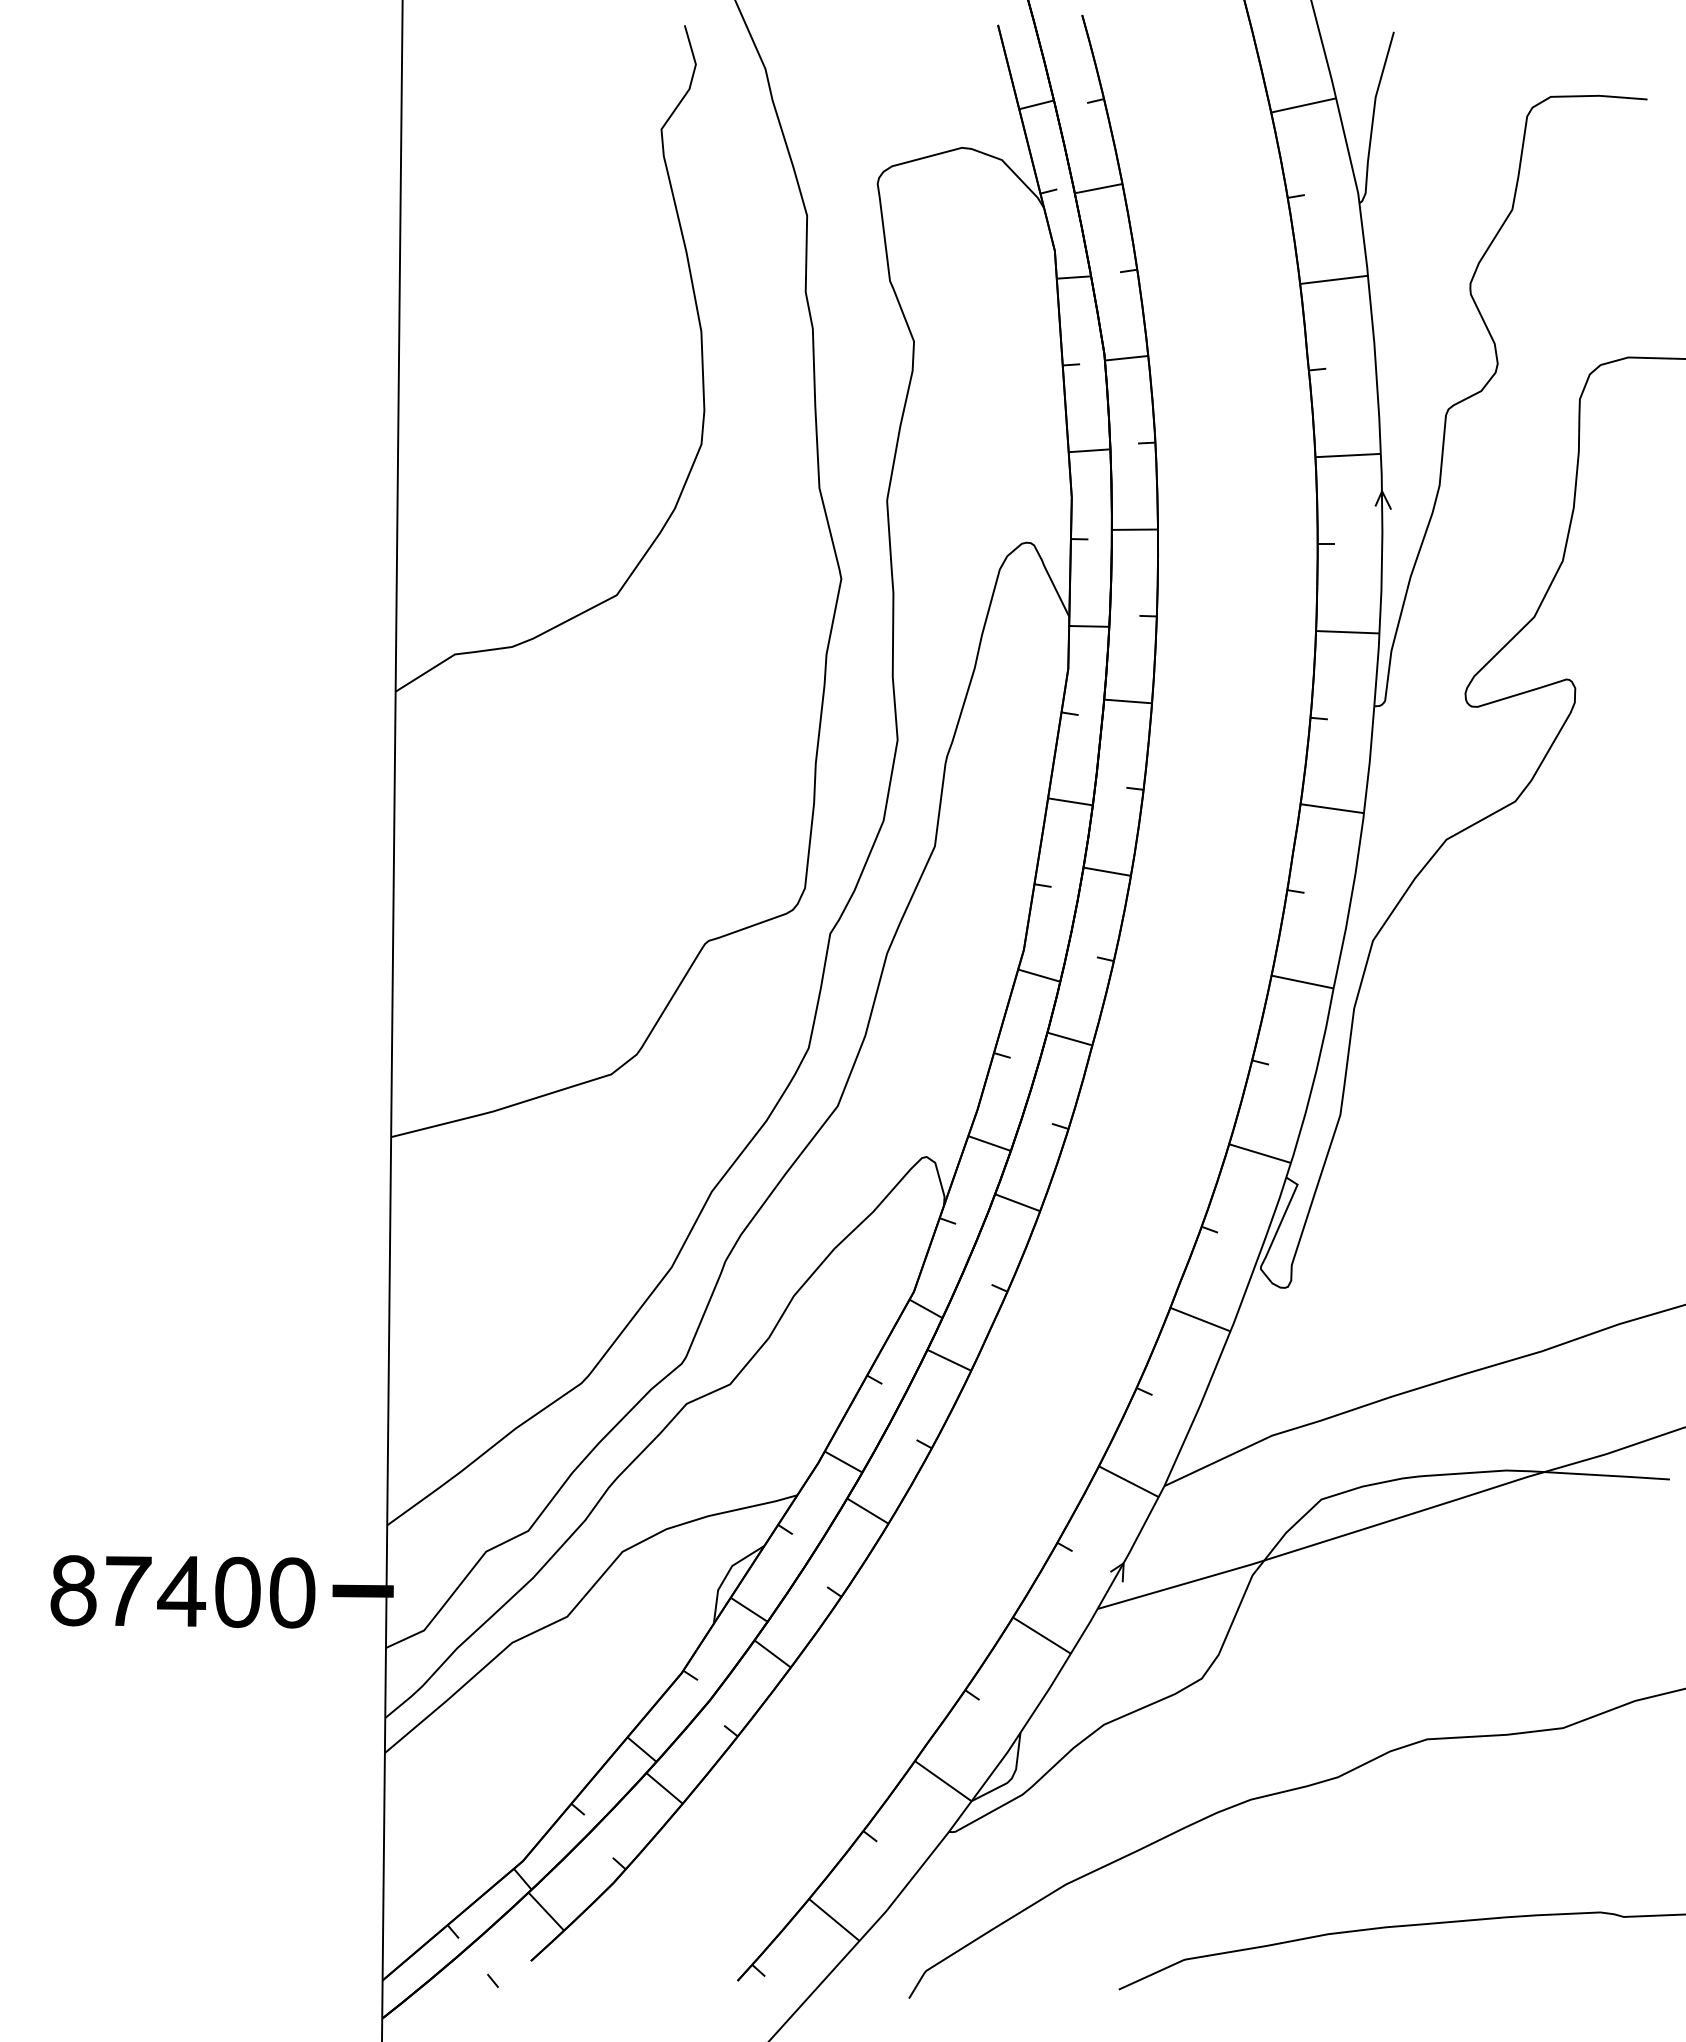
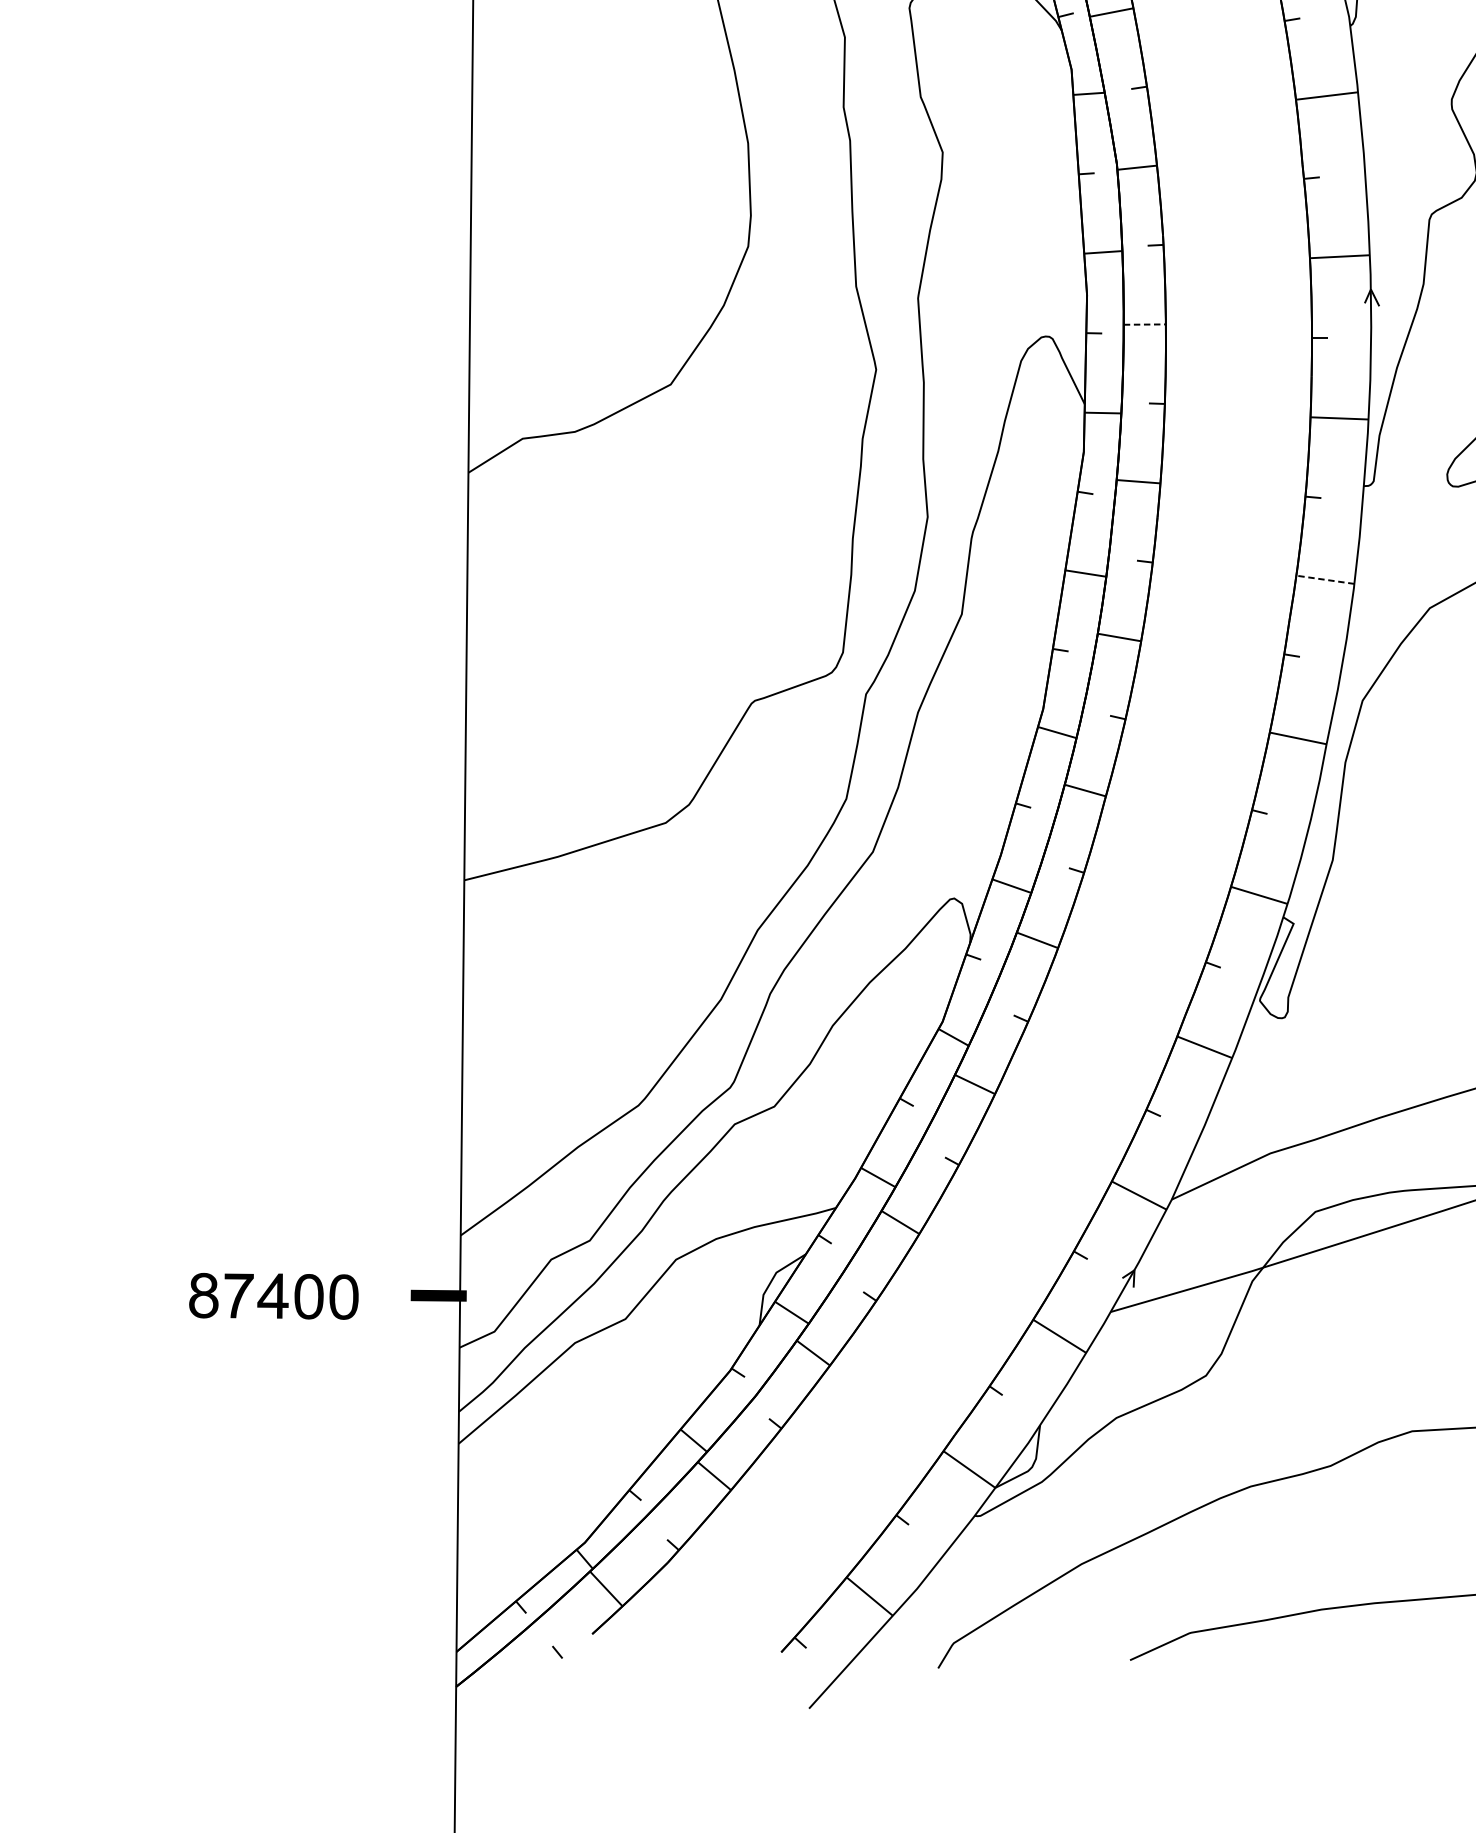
line: (1134, 529) -> (1144, 324), solid -> dashed
line: (1333, 808) -> (1326, 579), solid -> dashed
part: (182, 1591) -> (273, 1296), size x0.7

